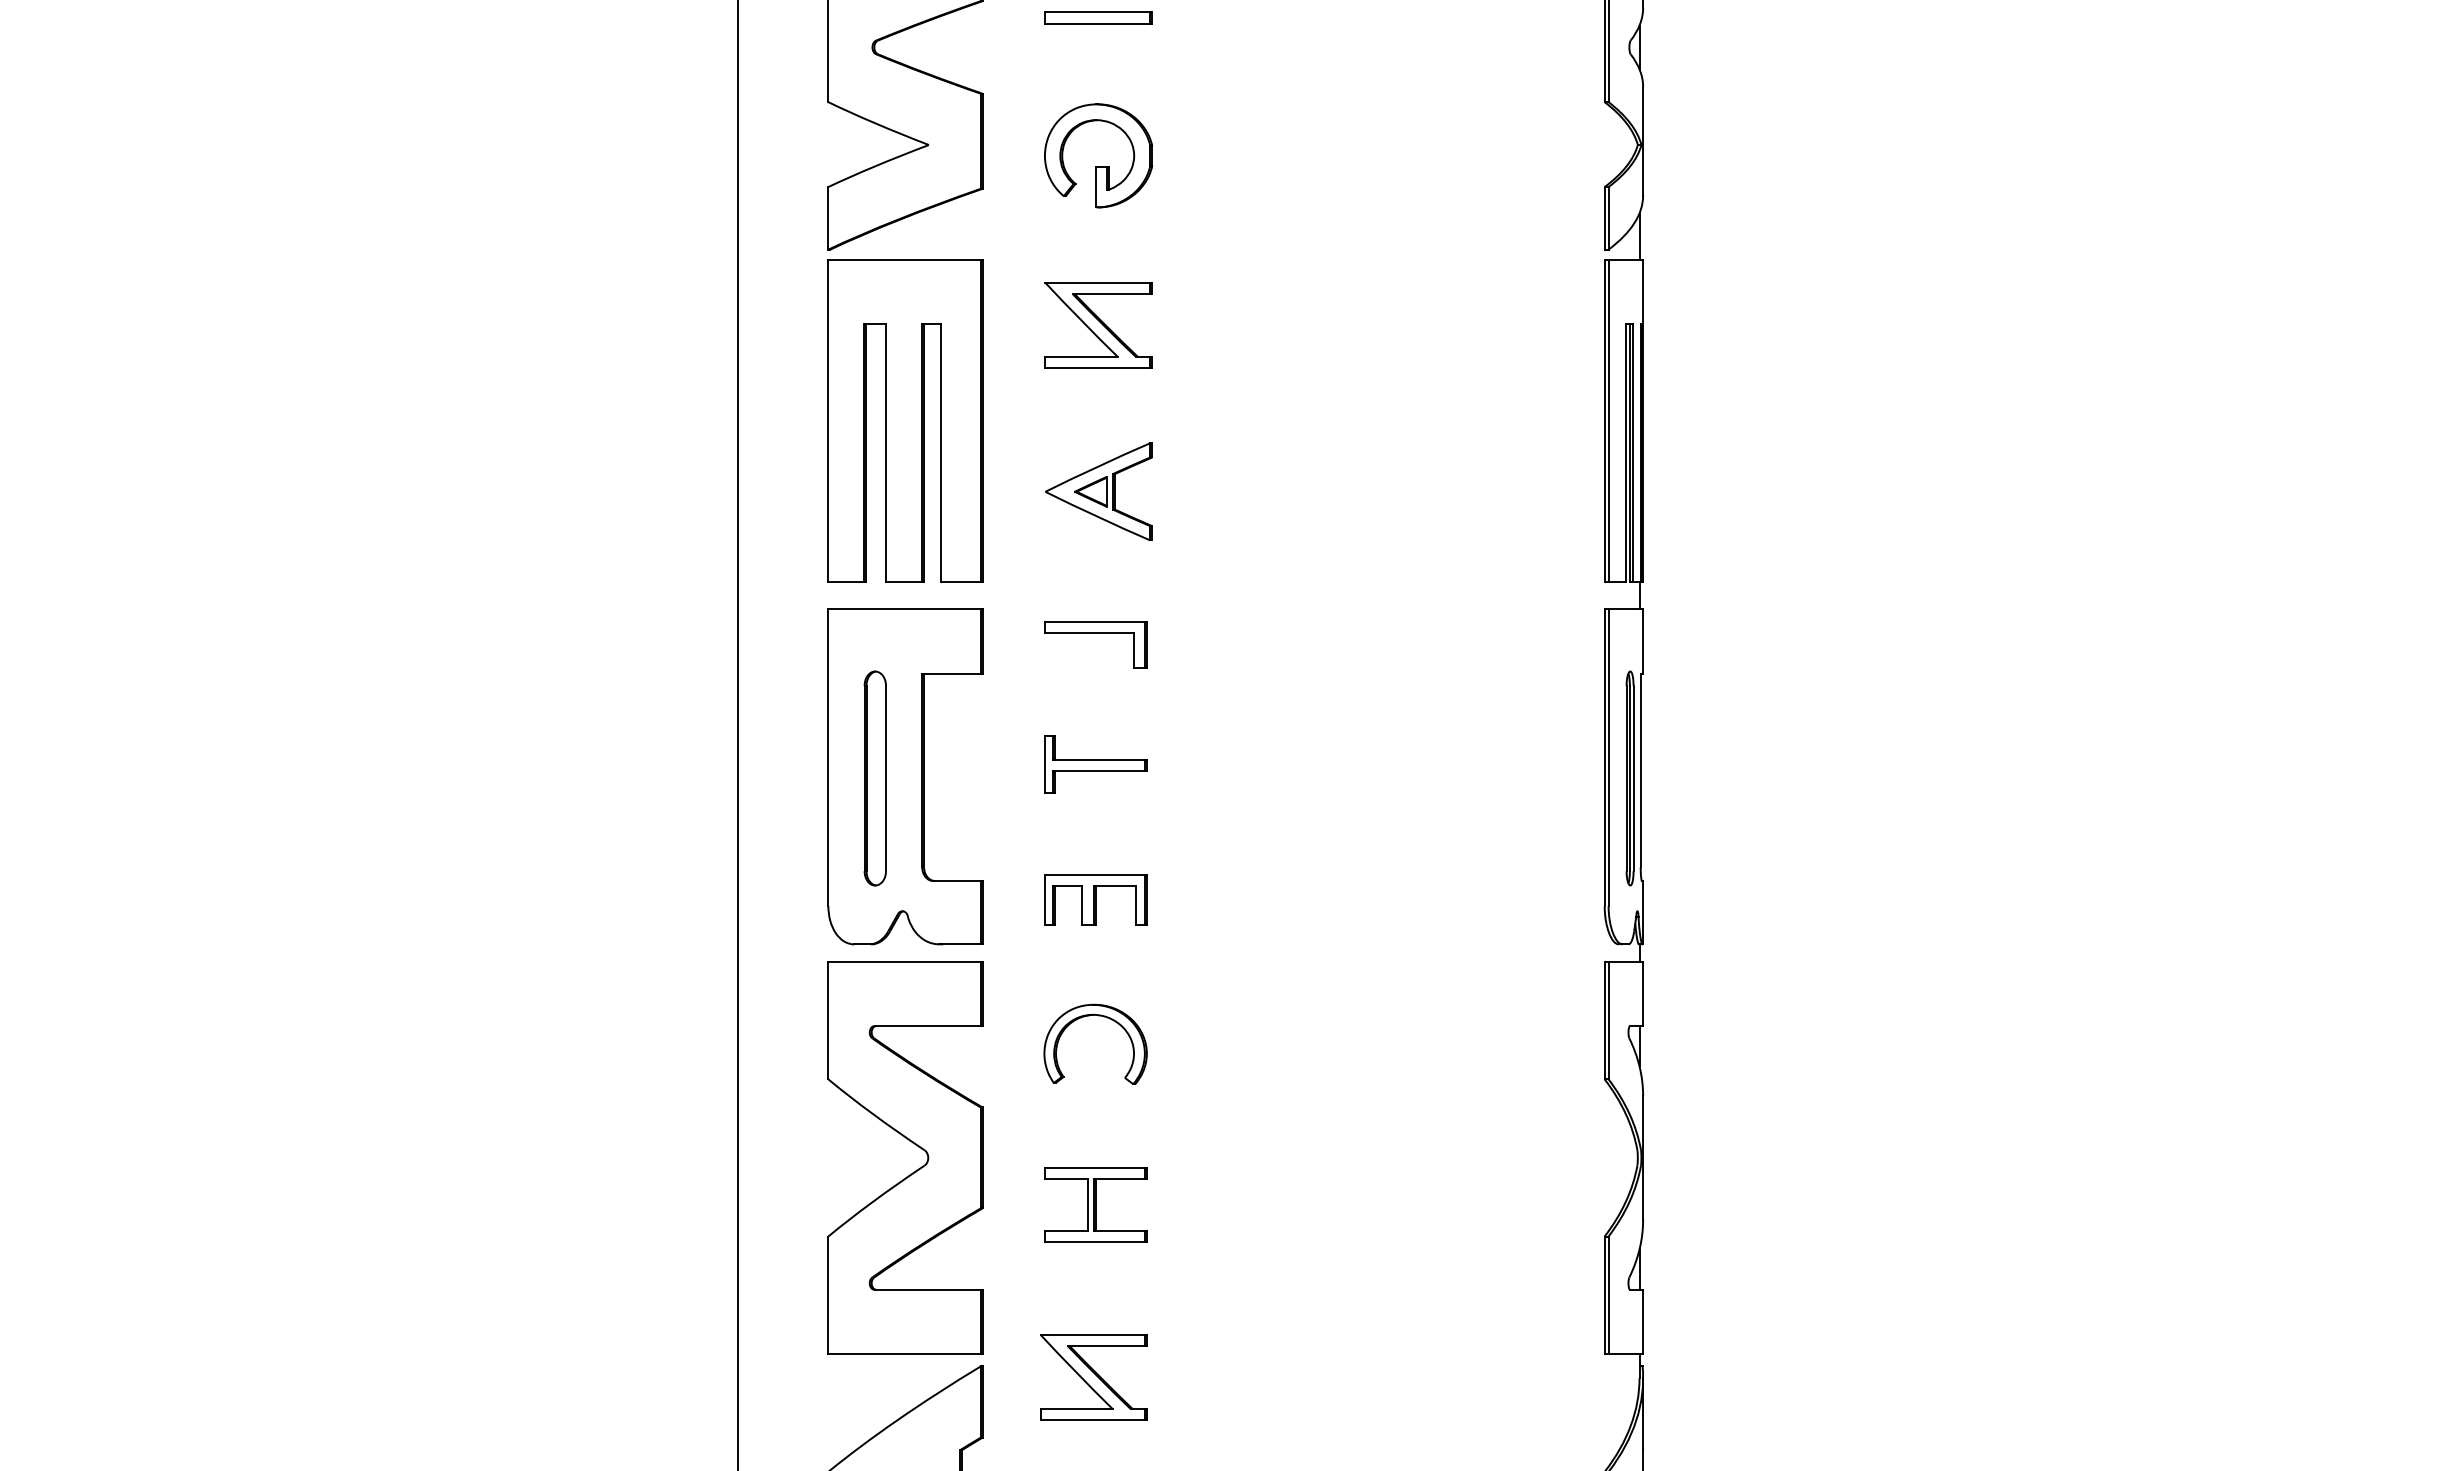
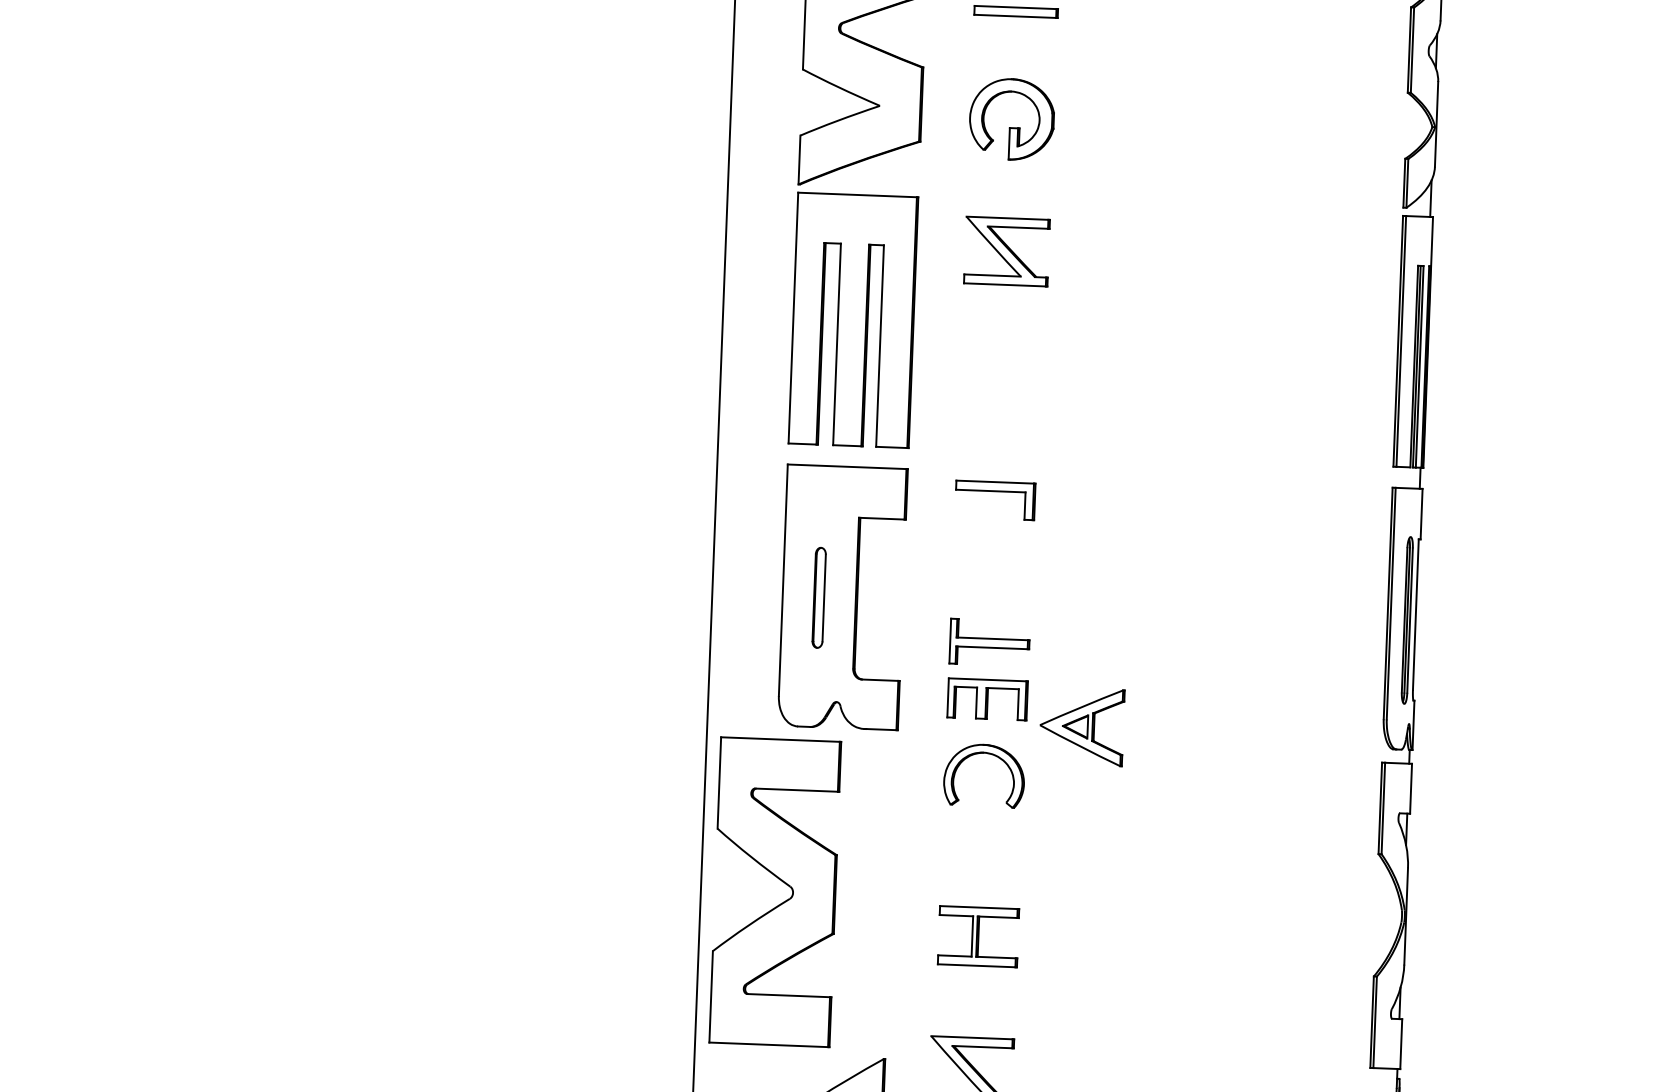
part: (1098, 491) -> (1081, 726), moved
part: (1095, 764) -> (989, 642), moved
part: (874, 778) -> (818, 597), size x0.6
part: (1098, 1016) -> (987, 754), moved
part: (915, 1145) -> (783, 882), moved

